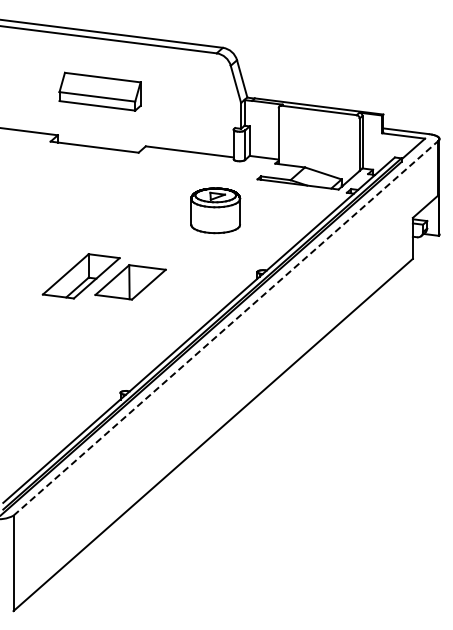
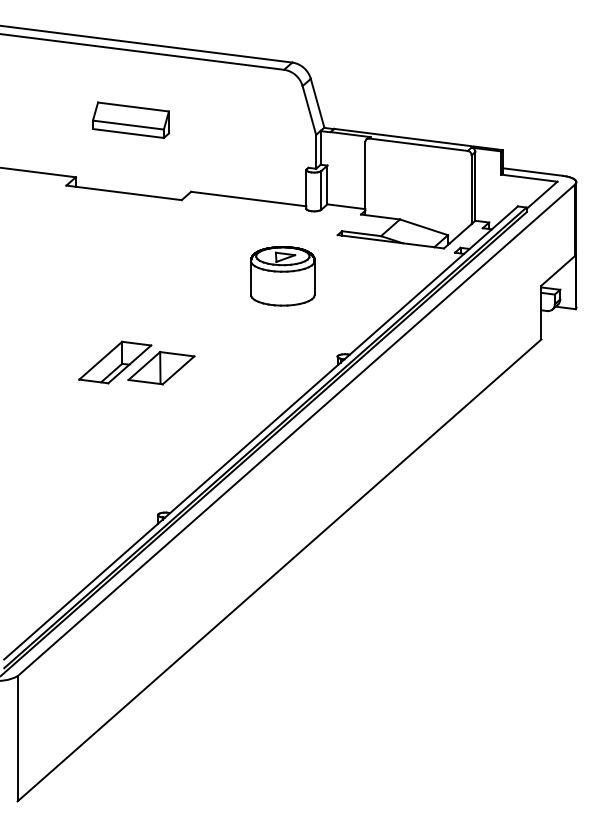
part: (99, 91) -> (130, 119), size x0.71
part: (104, 276) -> (136, 362), size x0.71
line: (226, 327) -> (297, 429), dashed -> solid

